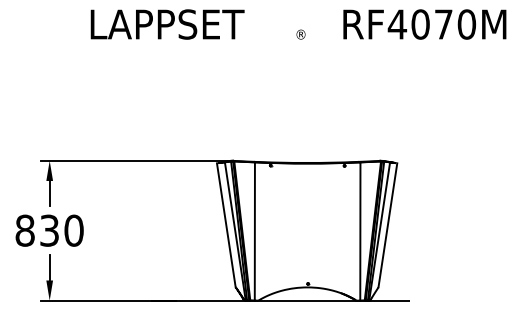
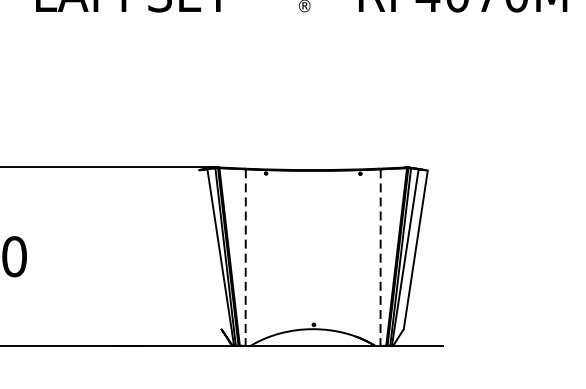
line: (225, 225) -> (208, 250), removed
line: (254, 231) -> (245, 257), solid -> dashed
line: (360, 231) -> (380, 257), solid -> dashed

